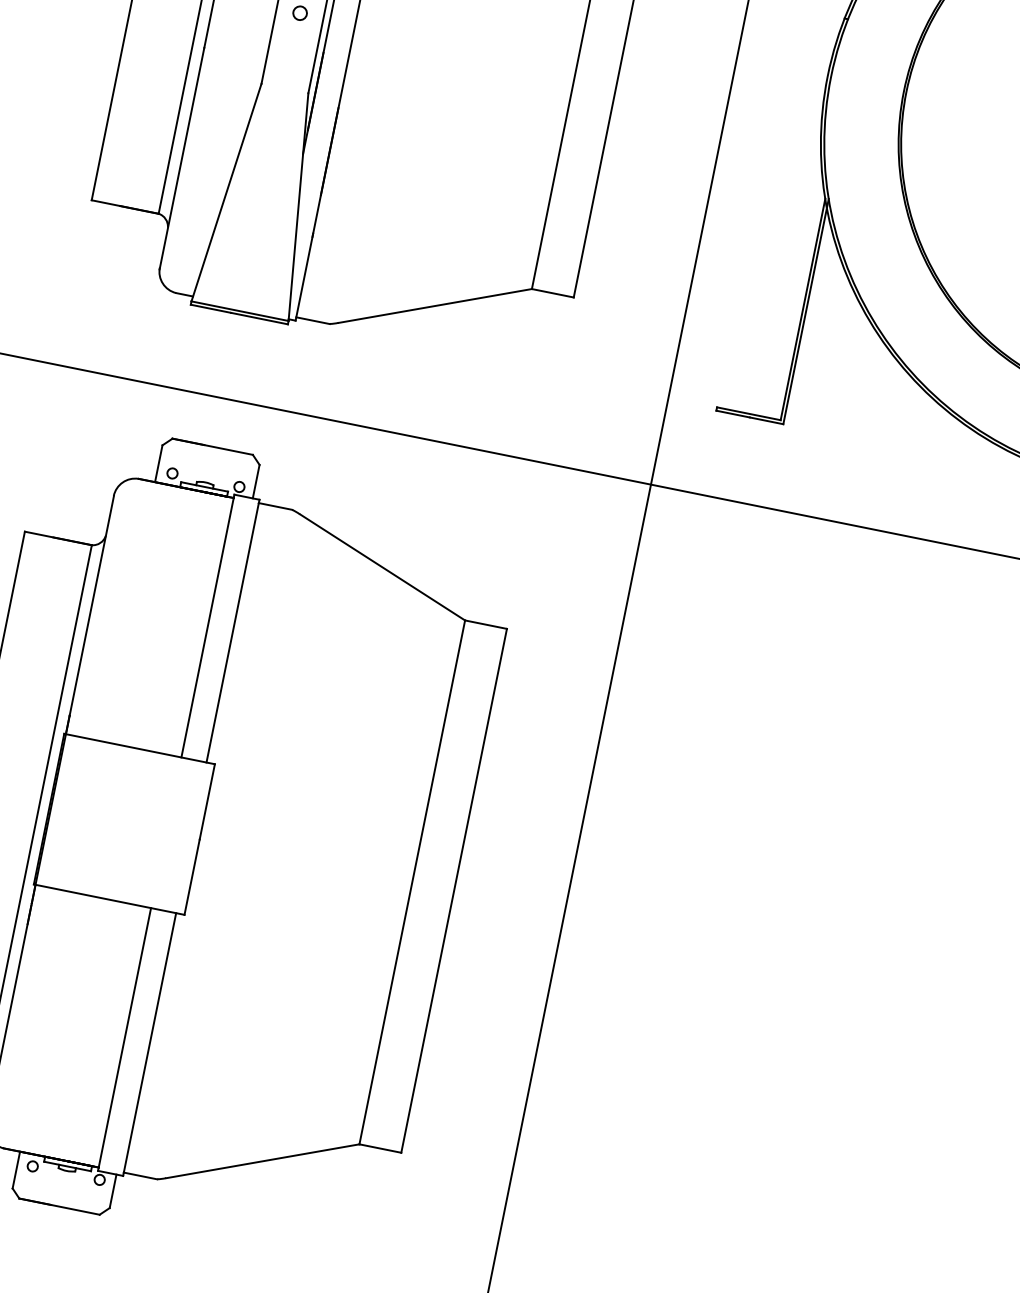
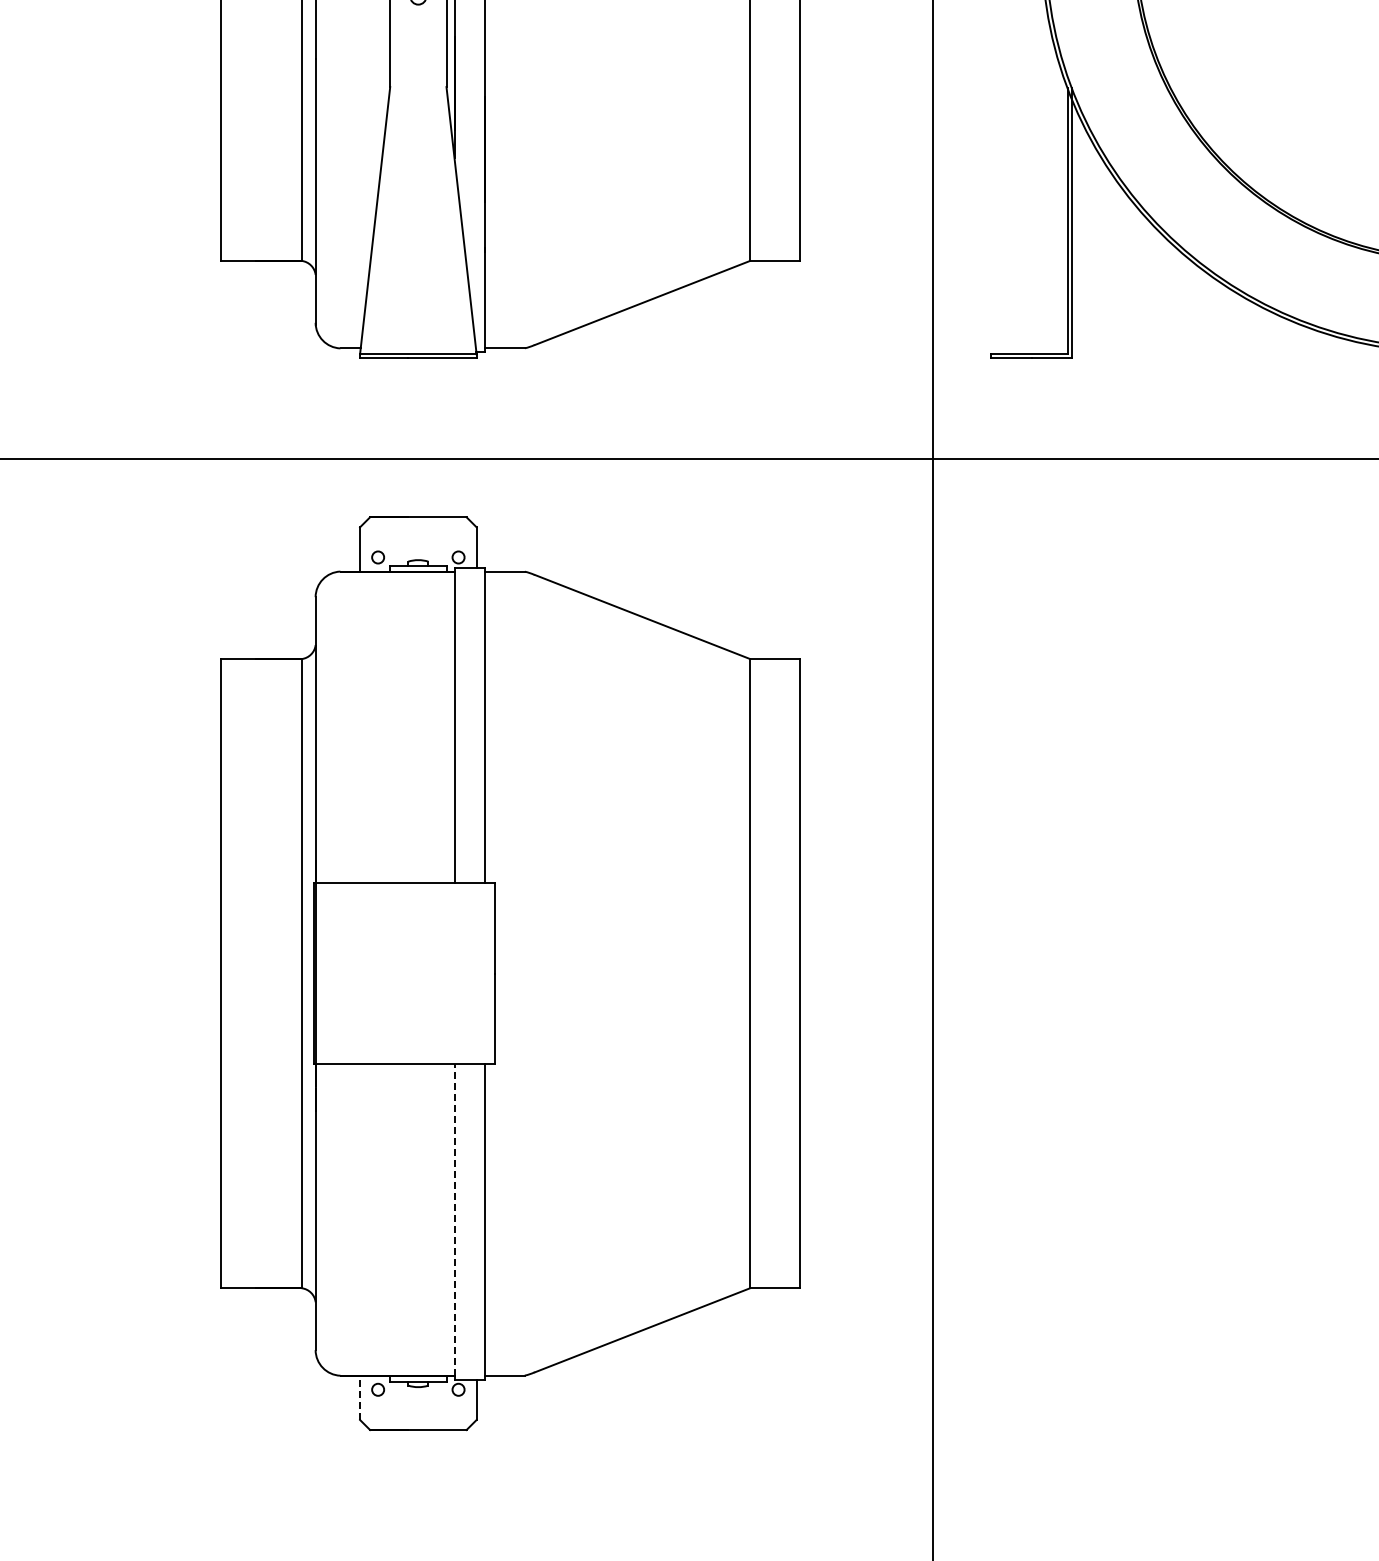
line: (124, 1037) -> (454, 1219), solid -> dashed
line: (16, 1169) -> (360, 1397), solid -> dashed

